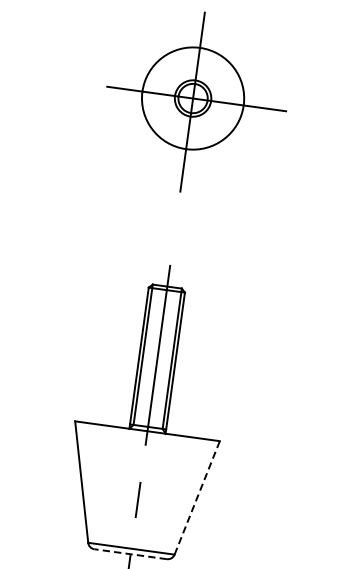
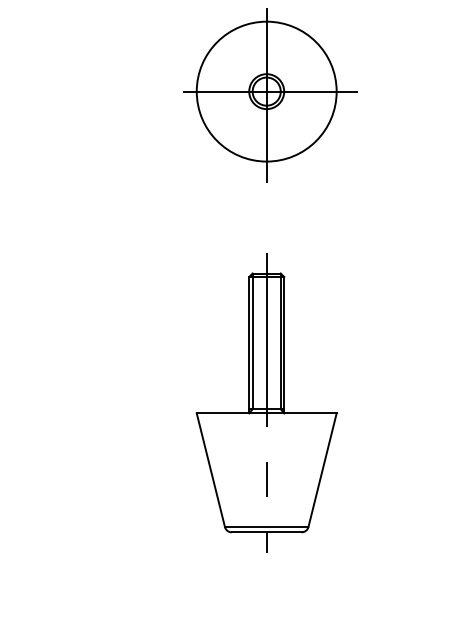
circle: (192, 98) -> (266, 91), size x1.43
line: (197, 498) -> (322, 470), dashed -> solid
line: (130, 554) -> (266, 532), dashed -> solid

